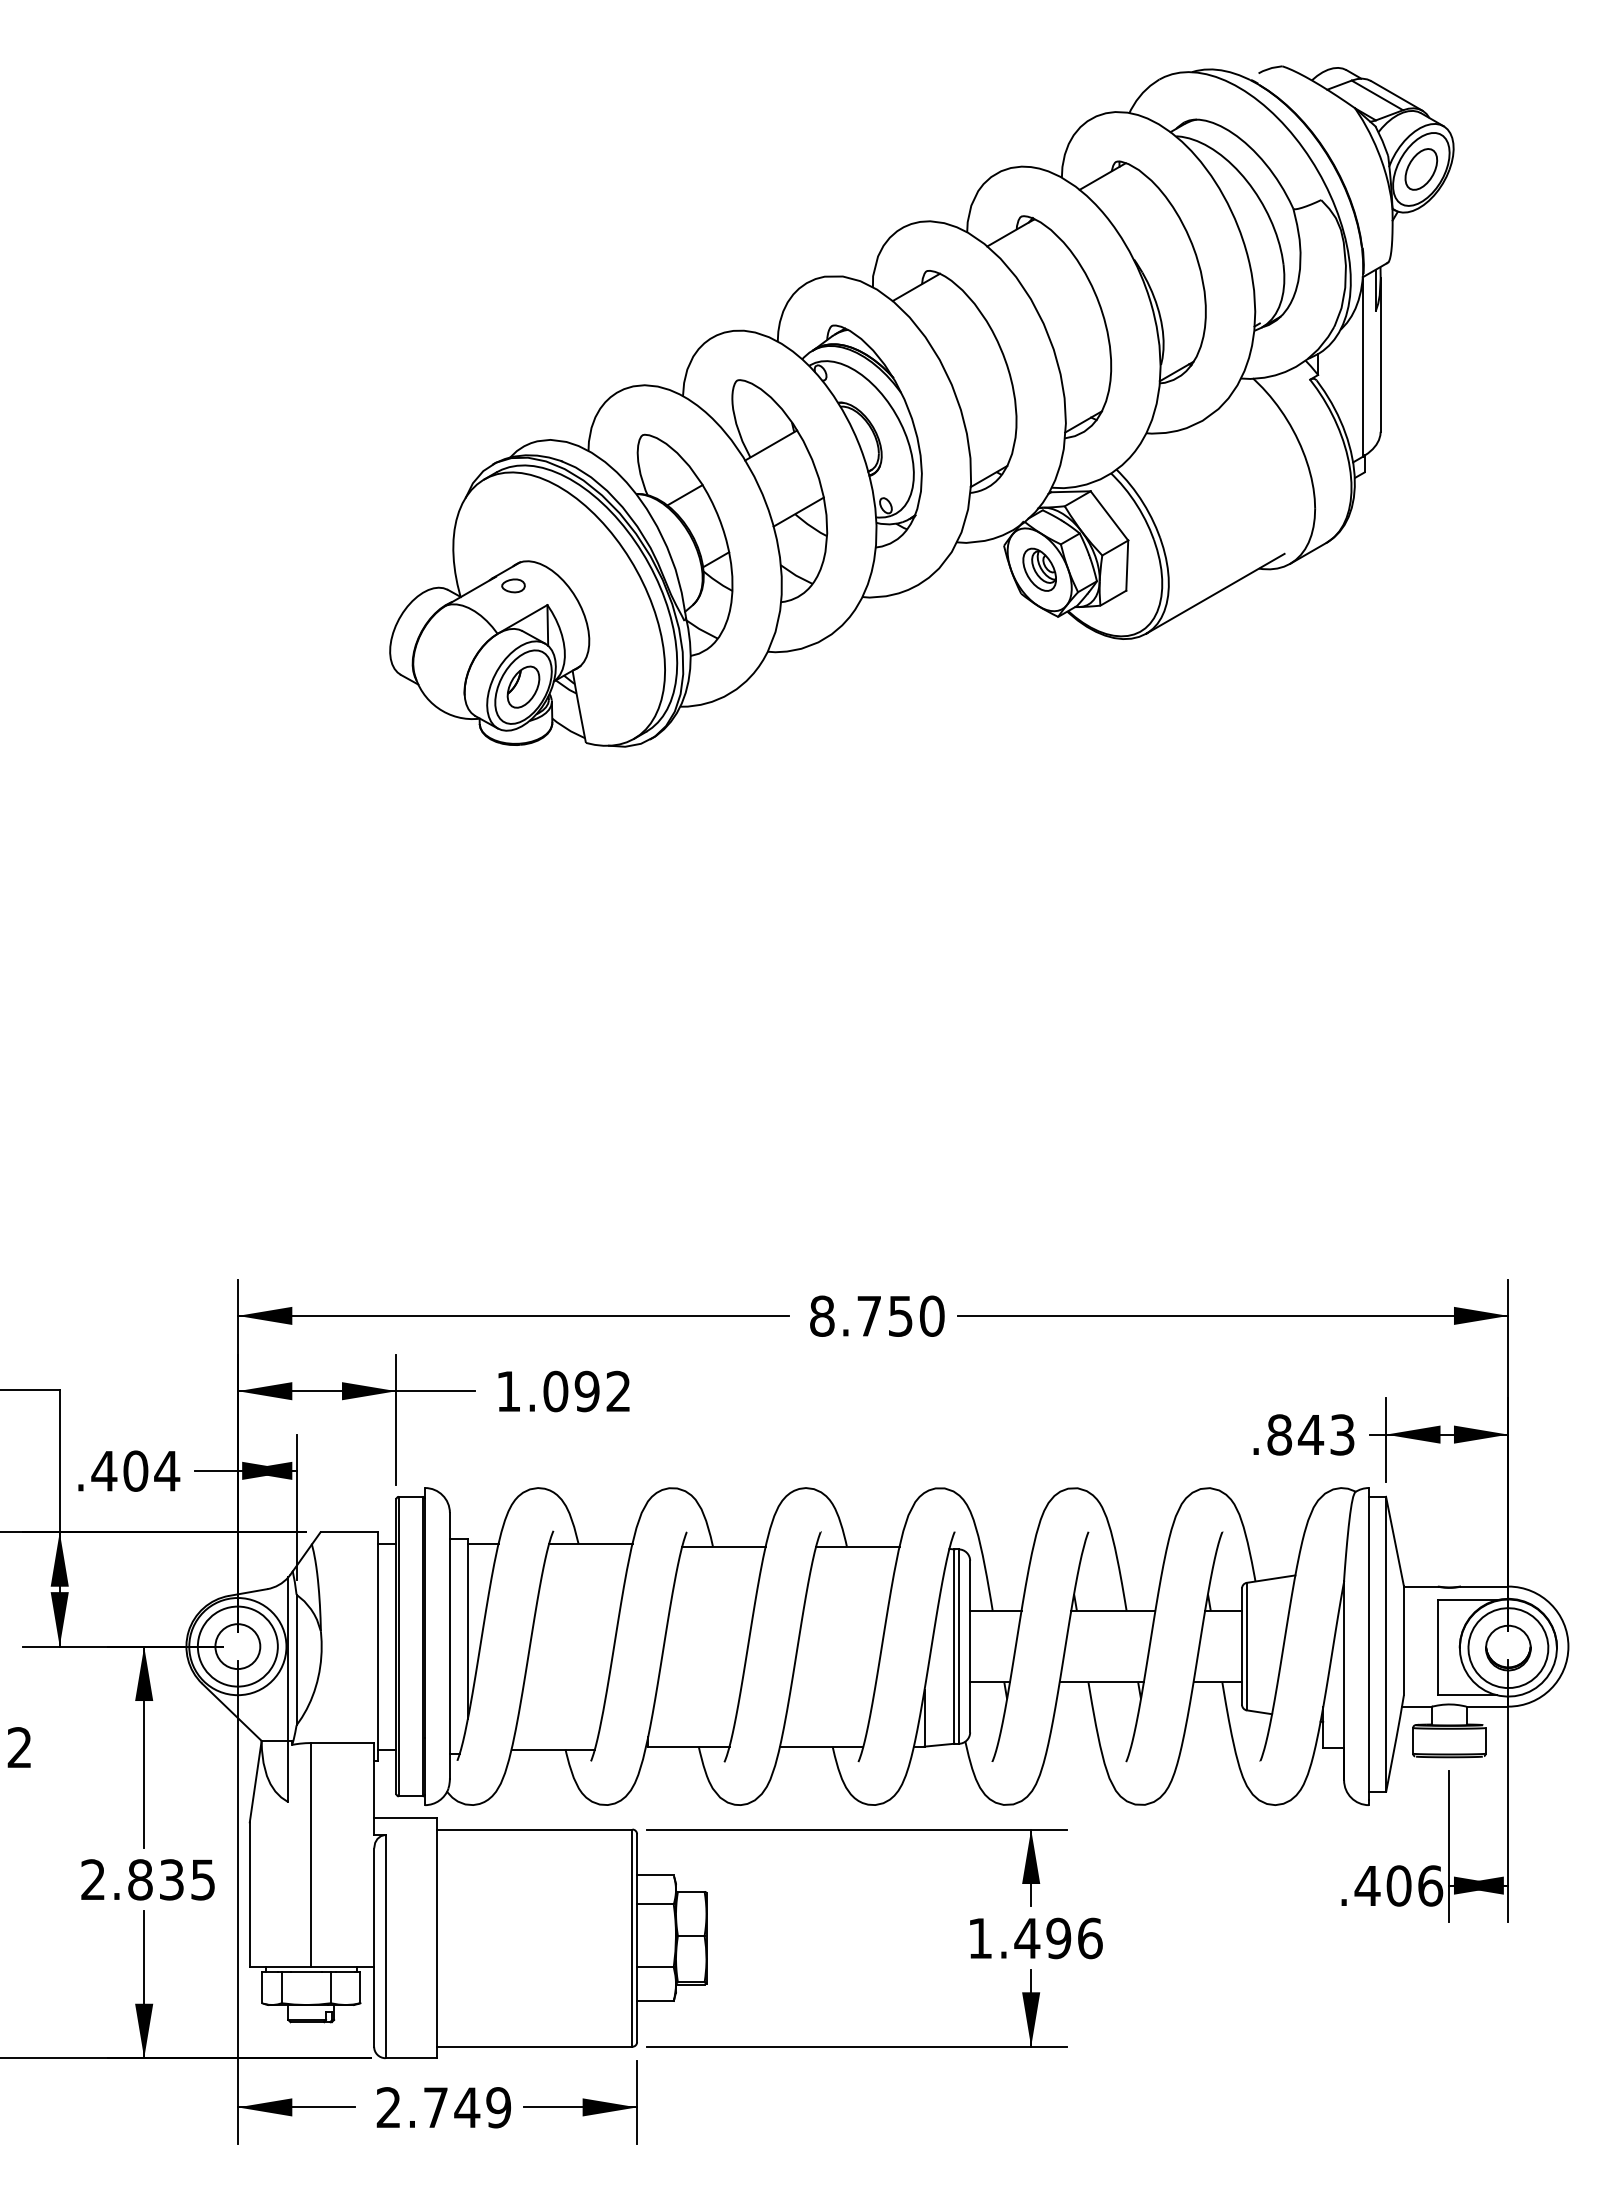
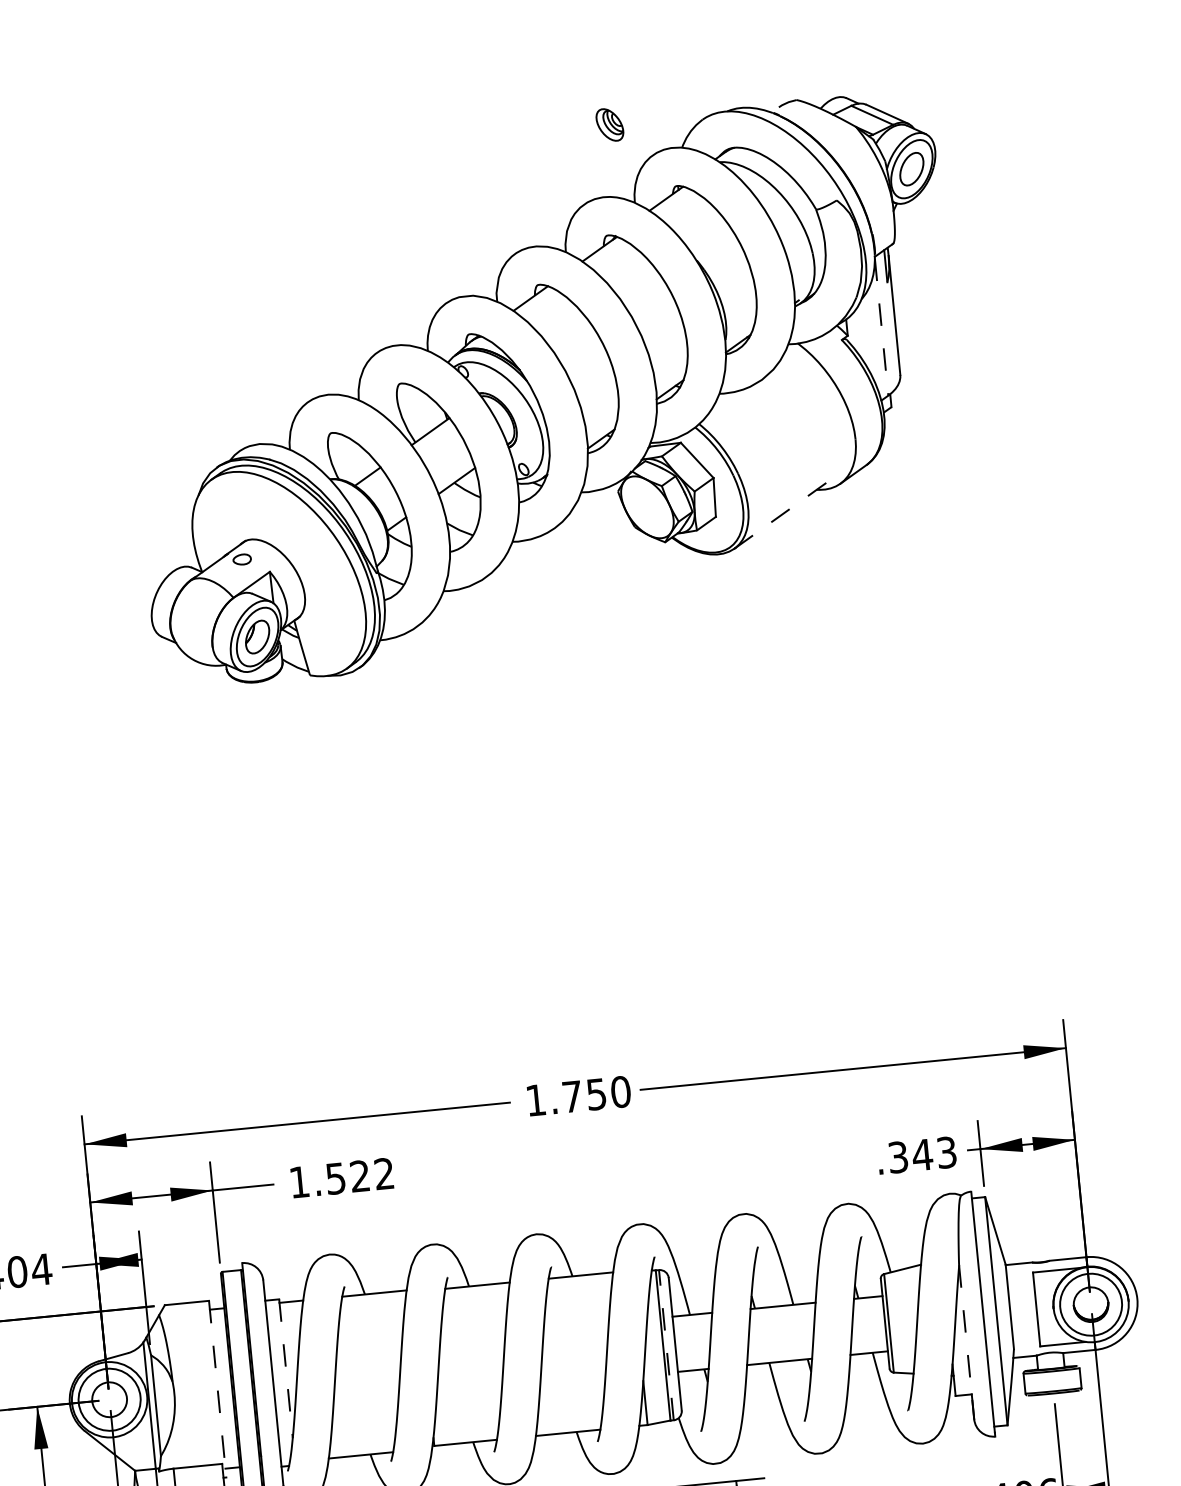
line: (1362, 368) -> (881, 327), solid -> dashed
part: (1039, 569) -> (609, 124), moved
line: (1215, 593) -> (784, 512), solid -> dashed
text: (822, 1315) -> (536, 1099), 8.750 -> 1.750
text: (571, 1391) -> (348, 1177), 1.092 -> 1.522
text: (1279, 1434) -> (898, 1157), .843 -> .343
line: (467, 1629) -> (285, 1369), solid -> dashed
line: (958, 1646) -> (666, 1345), solid -> dashed
line: (377, 1647) -> (217, 1389), solid -> dashed
line: (1344, 1680) -> (966, 1342), solid -> dashed

